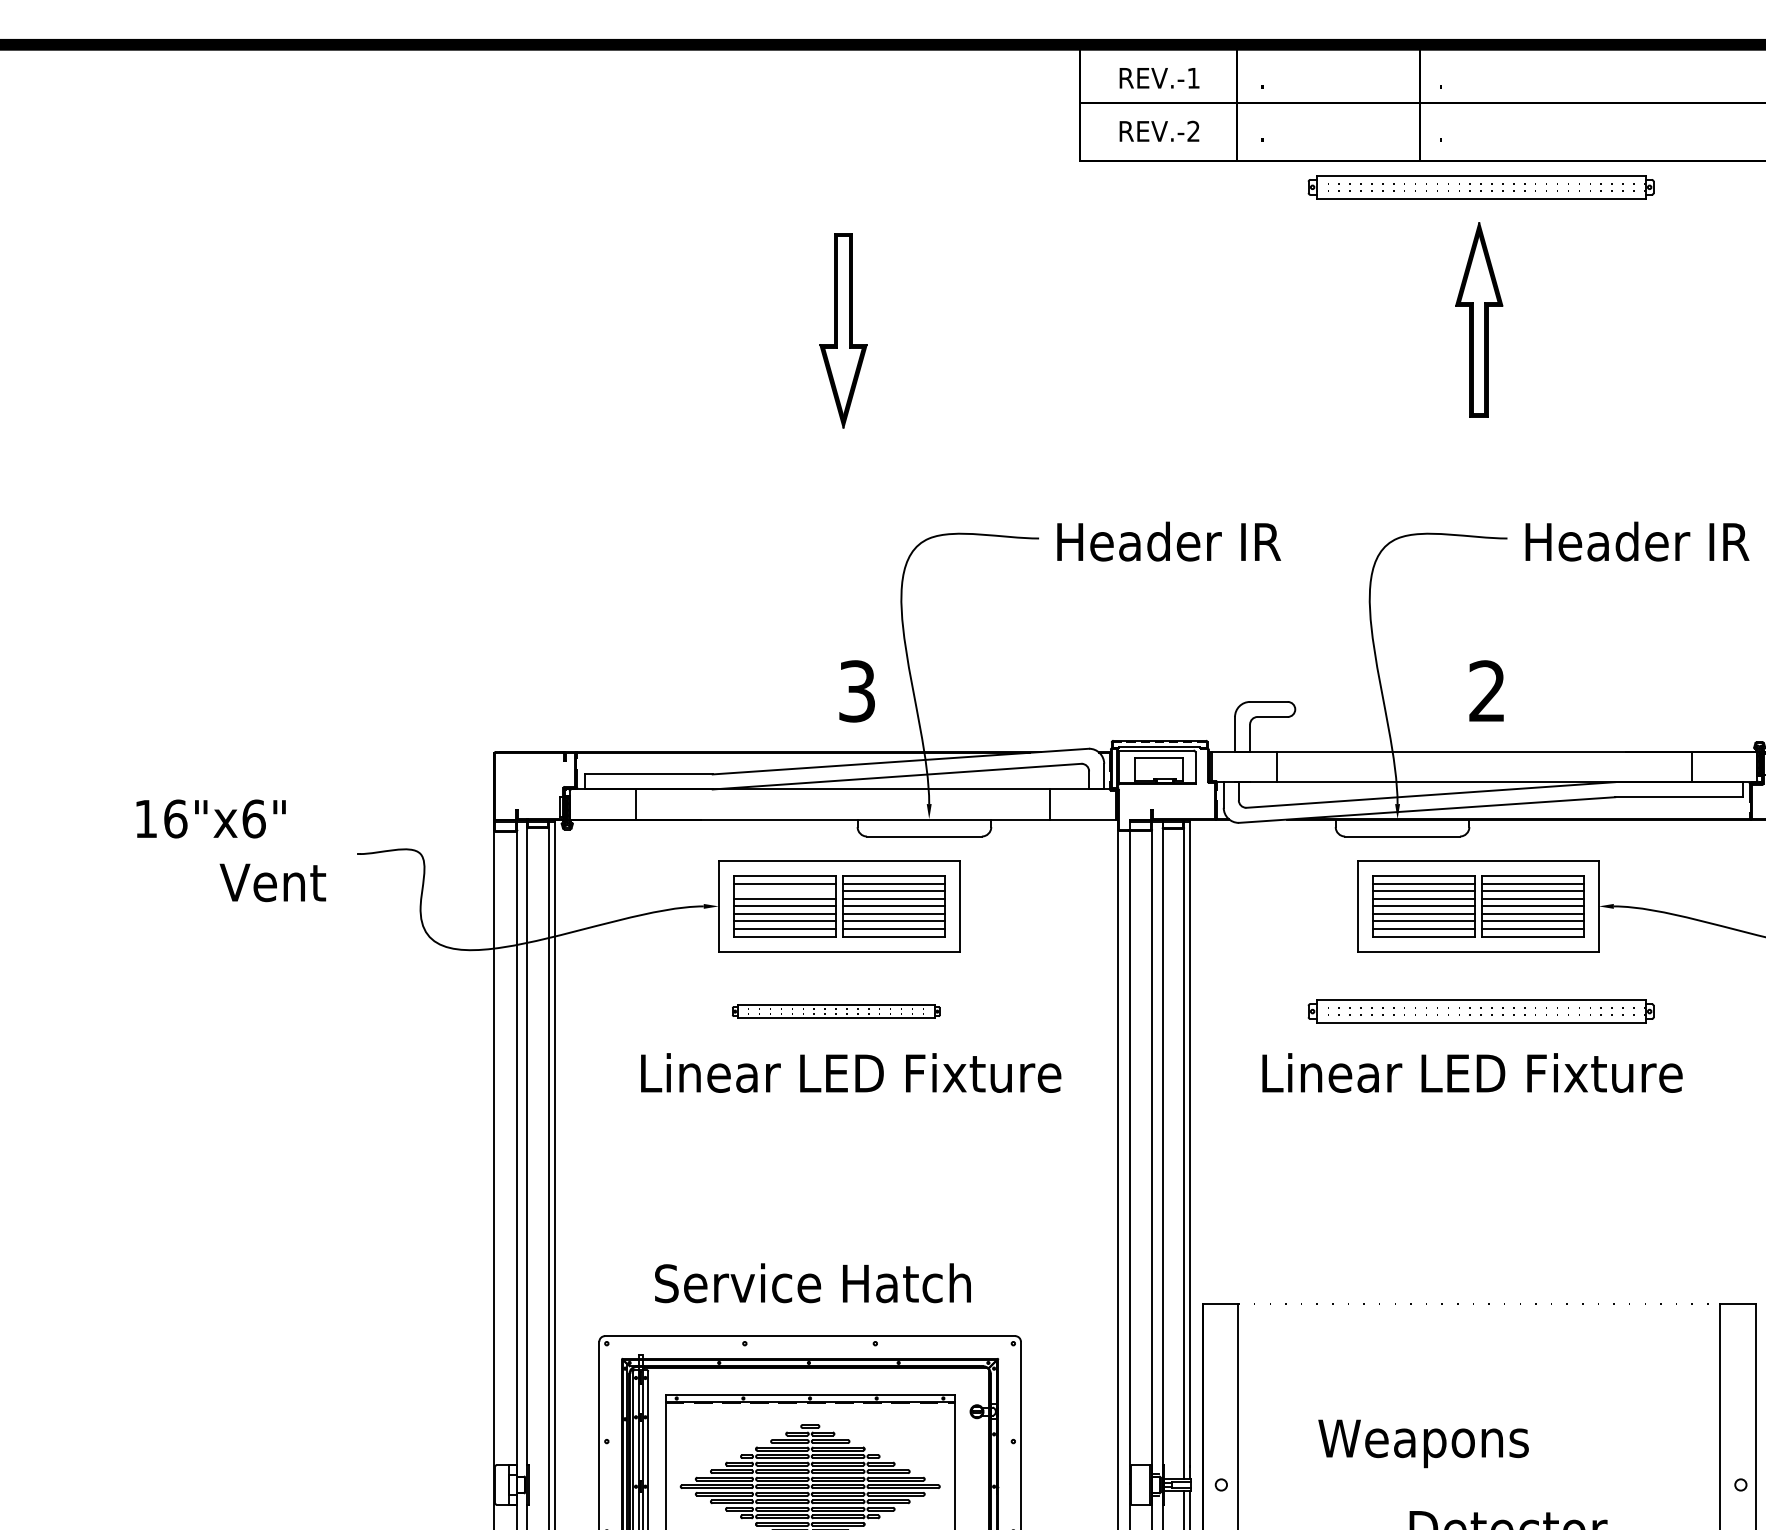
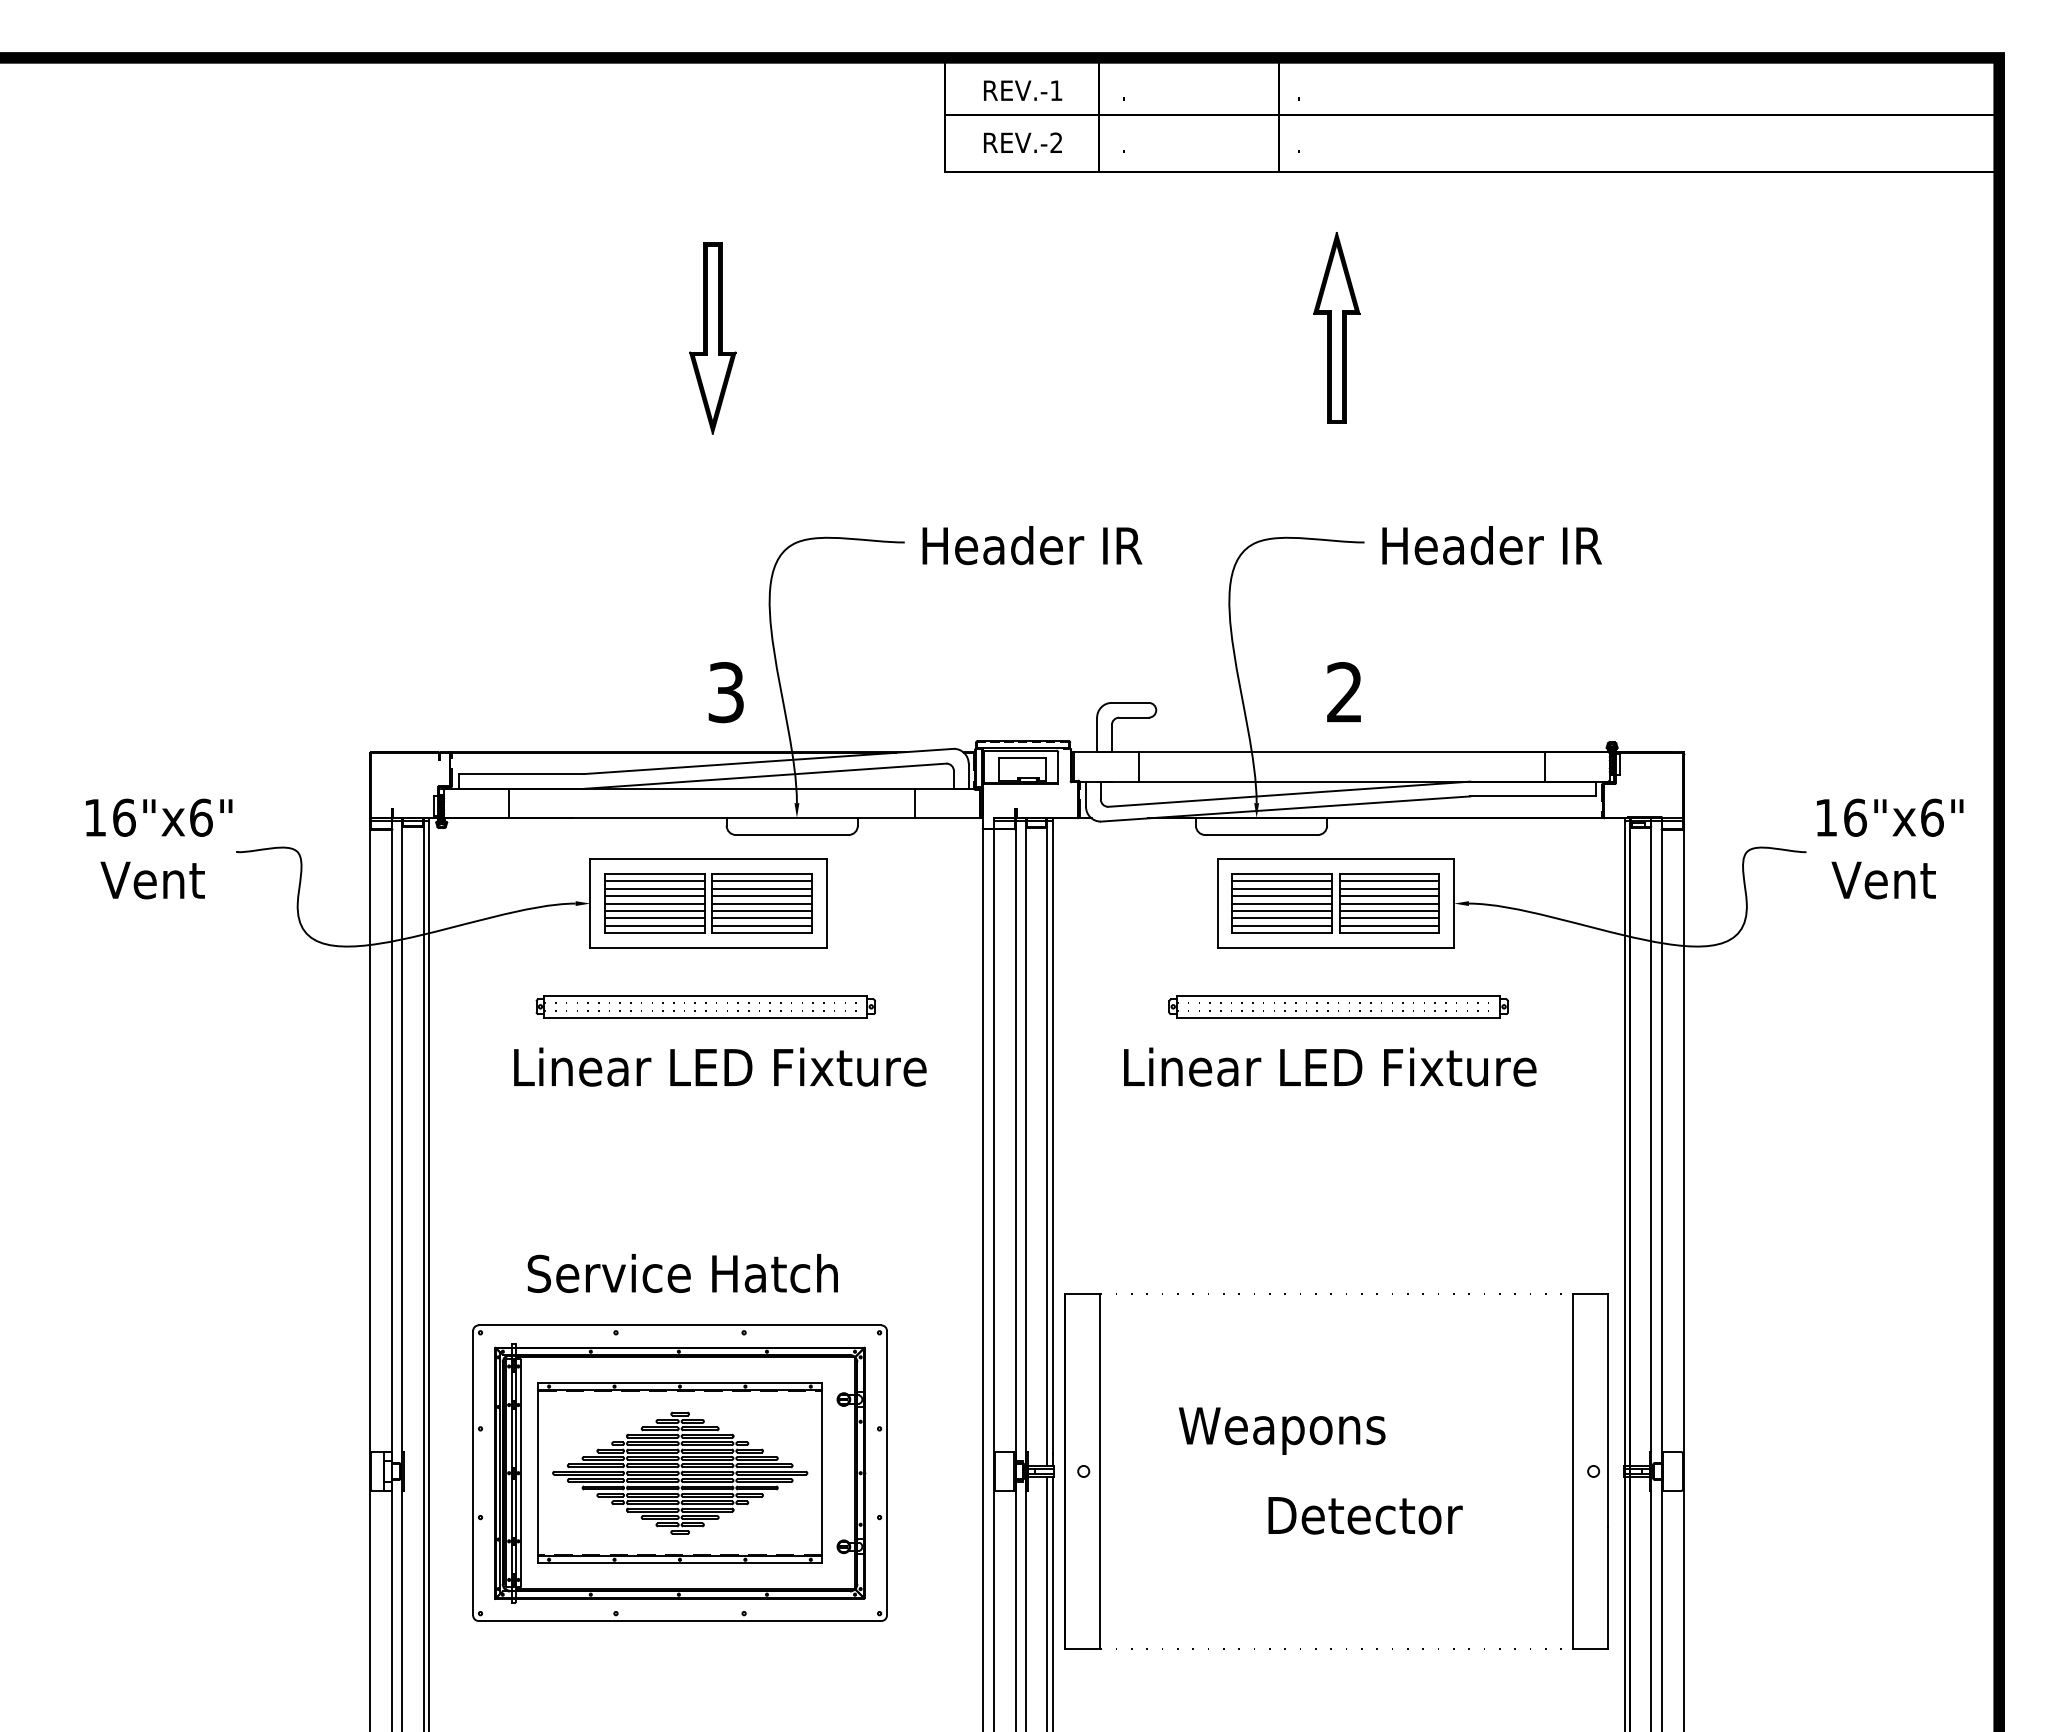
part: (1480, 187) -> (1338, 197), removed
text: (211, 818) -> (159, 817), moved
line: (784, 891) -> (654, 888), added
part: (836, 1011) -> (705, 1006), size x1.67

